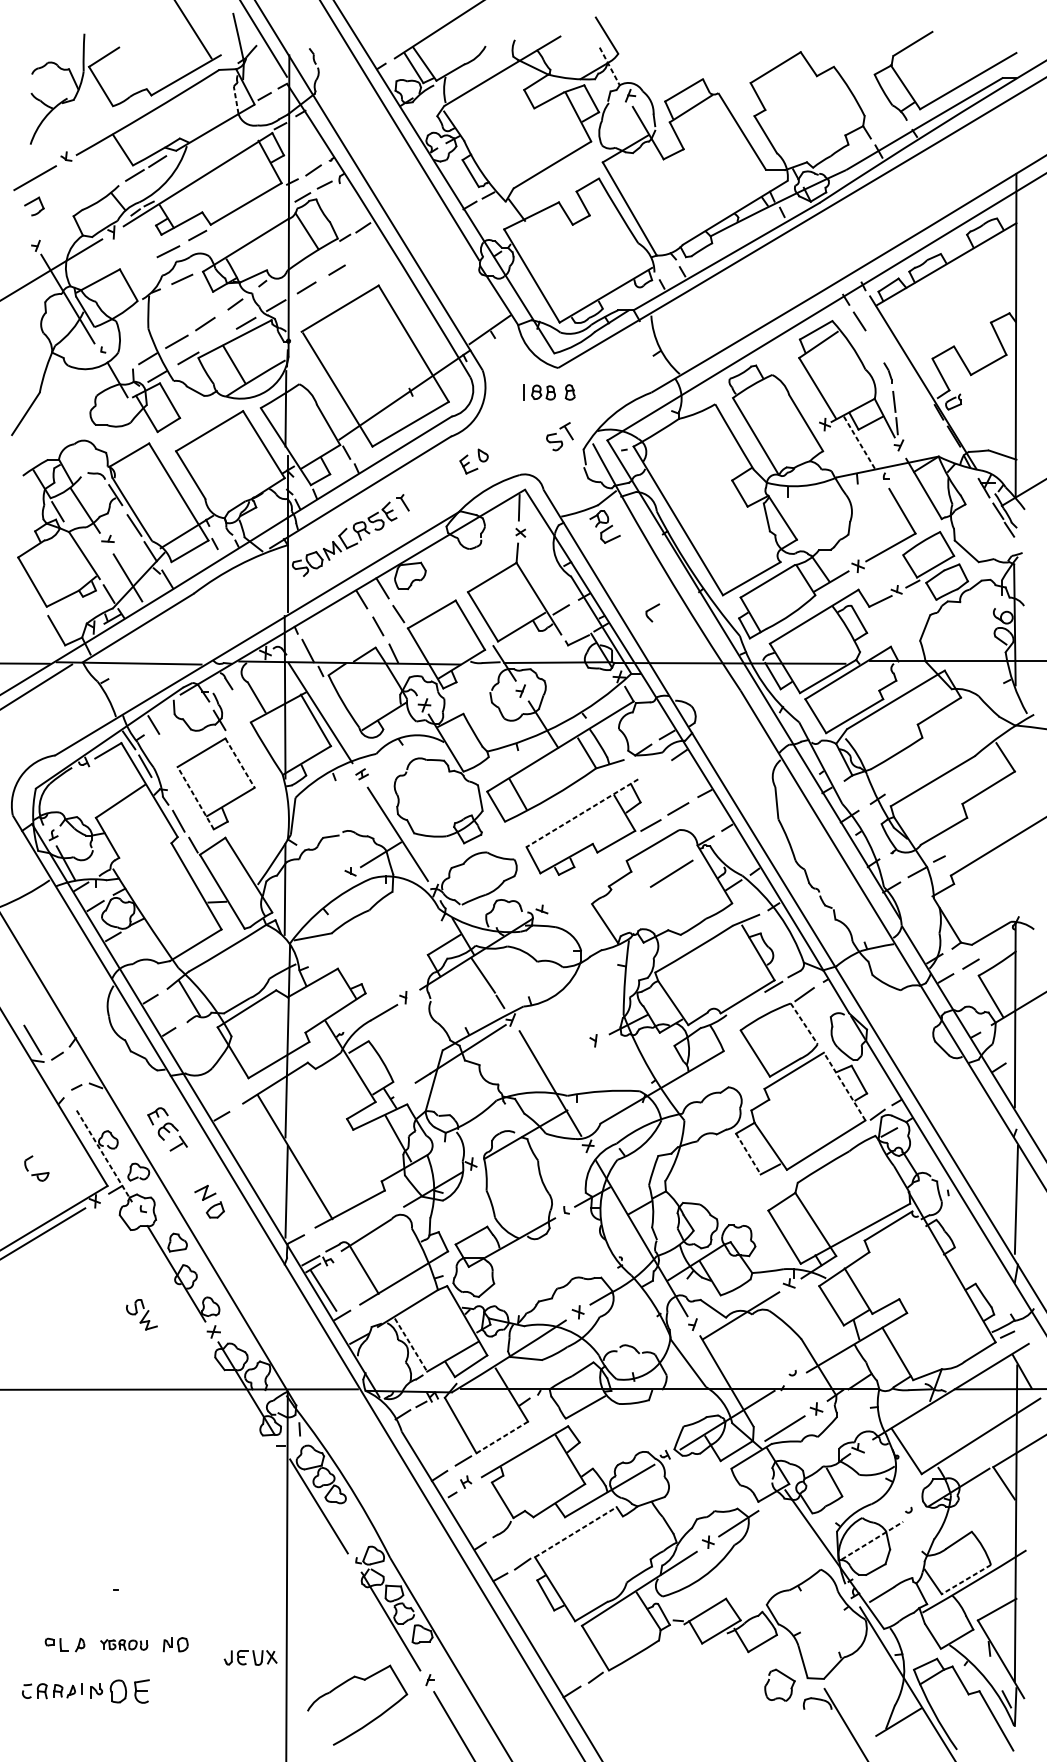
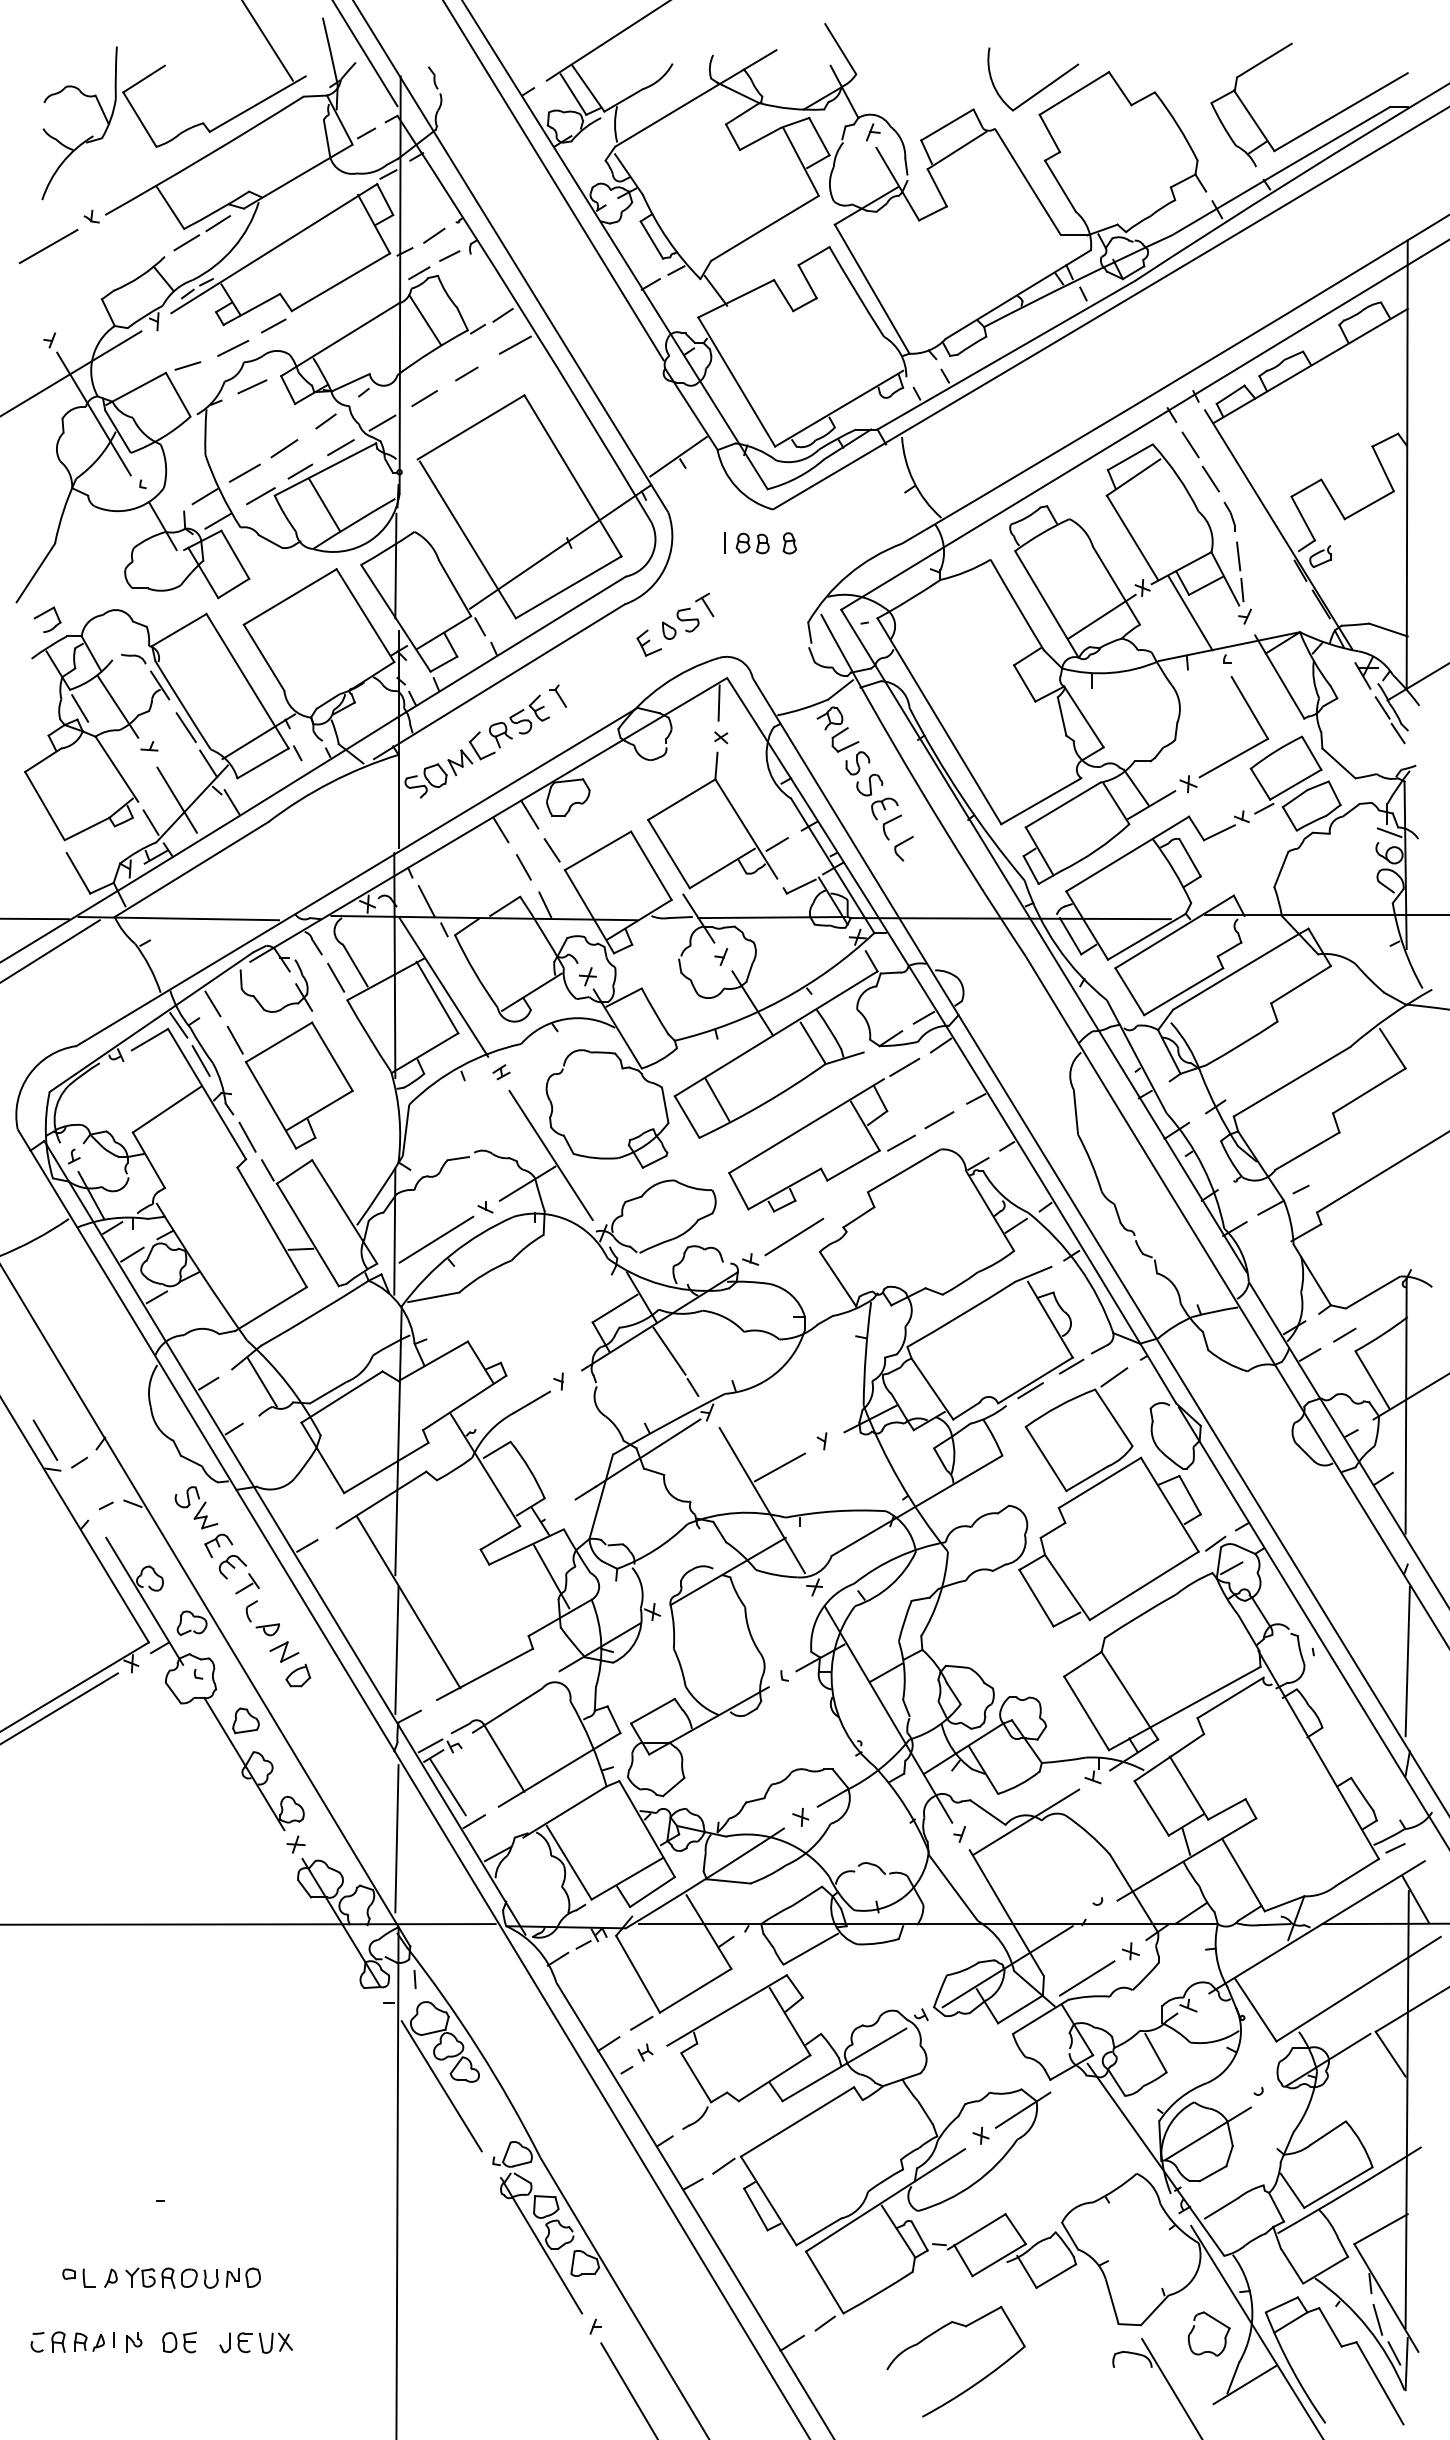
part: (750, 65) -> (1039, 90), added
line: (609, 66) -> (844, 91), dashed -> solid
line: (236, 100) -> (327, 138), dashed -> solid
part: (32, 201) -> (45, 613), moved
line: (371, 248) -> (514, 344), added
line: (135, 264) -> (187, 365), added
line: (217, 340) -> (300, 471), added
line: (874, 345) -> (1210, 478), added
part: (559, 436) -> (695, 612), moved
line: (859, 443) -> (1190, 613), dashed -> solid
line: (795, 445) -> (1101, 616), added
part: (630, 574) -> (873, 795), added
line: (1003, 601) -> (1389, 832), added
line: (243, 705) -> (336, 977), added
line: (169, 750) -> (234, 1039), added
line: (240, 762) -> (332, 1056), dashed -> solid
line: (653, 770) -> (904, 1066), added
line: (196, 798) -> (271, 1105), dashed -> solid
line: (582, 813) -> (806, 1126), dashed -> solid
line: (671, 873) -> (794, 1236), moved
line: (315, 895) -> (436, 1239), added
line: (744, 1004) -> (1030, 1390), added
line: (803, 1023) -> (1113, 1417), dashed -> solid
line: (562, 1059) -> (779, 1467), added
line: (844, 1086) -> (1169, 1504), dashed -> solid
line: (748, 1154) -> (1036, 1598), dashed -> solid
line: (104, 1156) -> (144, 1601), dashed -> solid
part: (36, 1173) -> (262, 1625), moved
part: (141, 1314) -> (196, 1507), moved
line: (286, 1327) -> (396, 1838), added
line: (411, 1345) -> (569, 1863), dashed -> solid
line: (502, 1437) -> (695, 1990), dashed -> solid
line: (575, 1531) -> (797, 2121), dashed -> solid
line: (872, 1540) -> (1208, 2133), dashed -> solid
line: (966, 1579) -> (1338, 2187), dashed -> solid
part: (123, 1644) -> (171, 2277), size x1.43
part: (250, 1657) -> (255, 2342), moved
line: (994, 1674) -> (1377, 2319), added
part: (785, 1676) -> (1216, 2321), moved
part: (129, 1691) -> (179, 2342), size x0.62
part: (367, 1723) -> (970, 2386), moved

